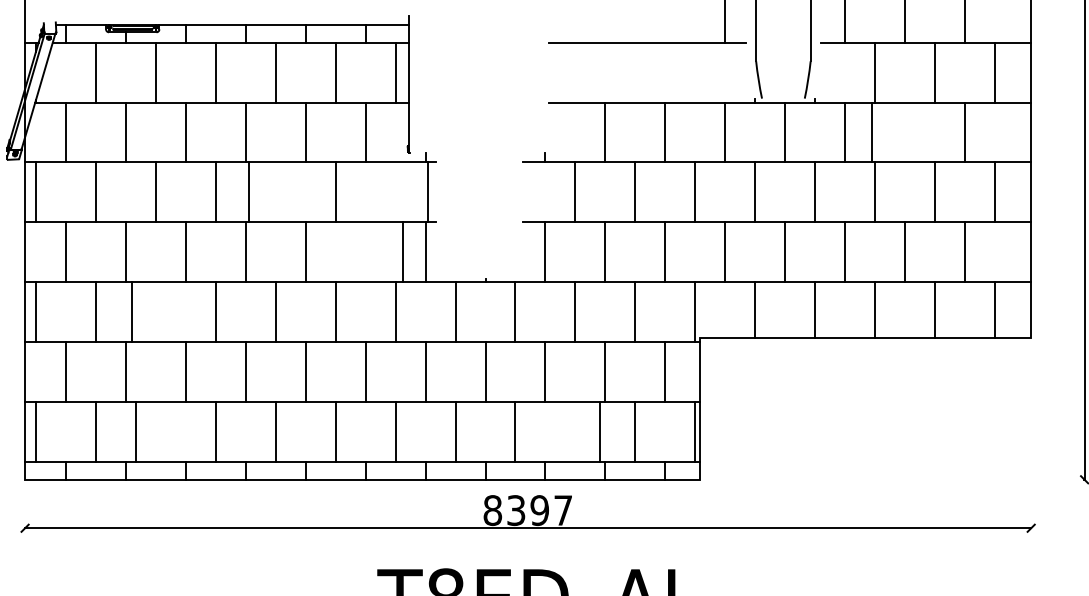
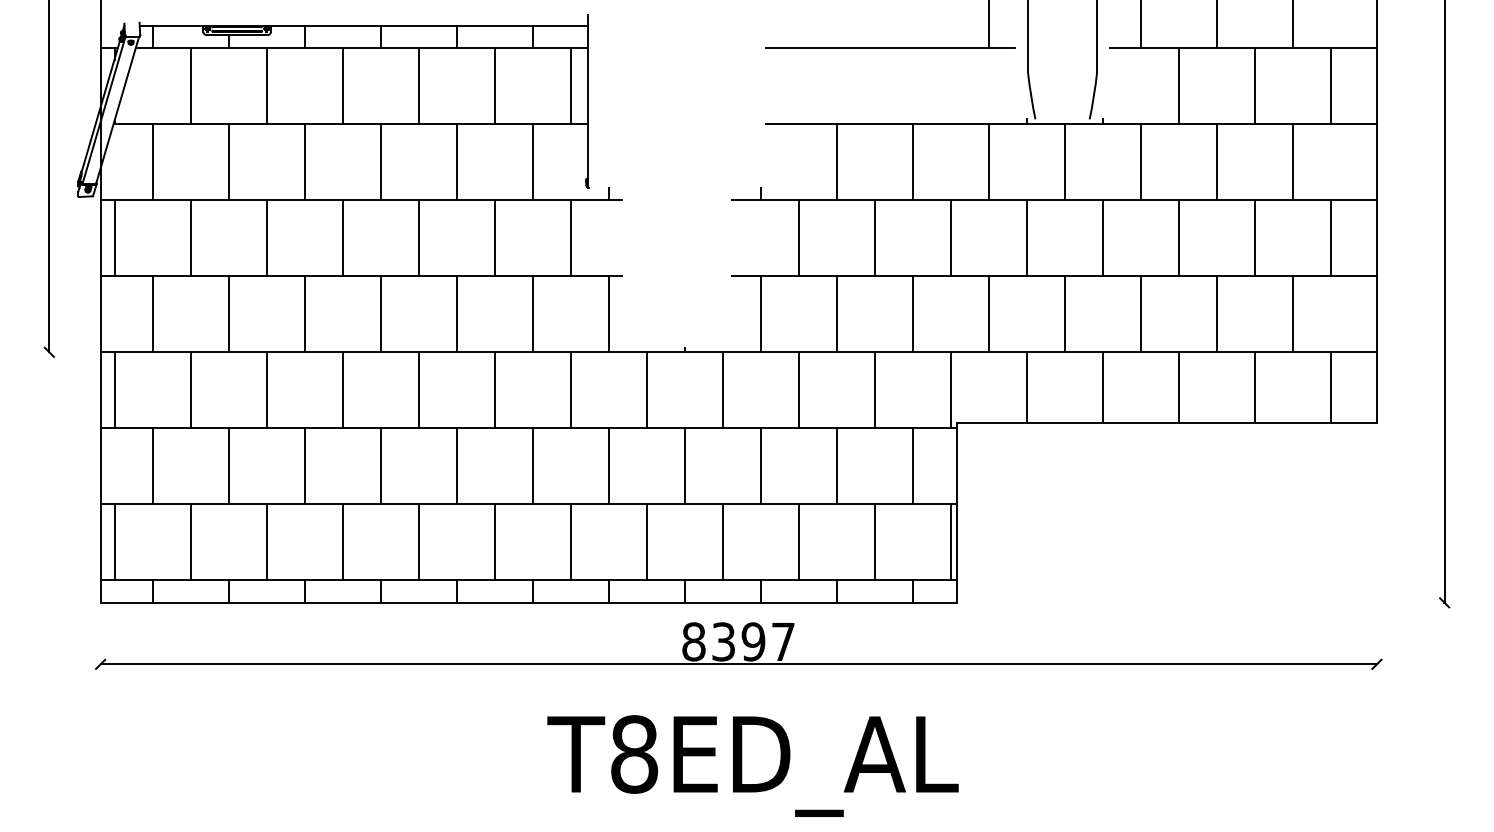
line: (871, 132) -> (1216, 162), moved
line: (248, 192) -> (418, 238), moved
line: (427, 192) -> (570, 238), moved
line: (402, 252) -> (532, 314), moved
line: (131, 312) -> (266, 390), moved
line: (135, 432) -> (266, 542), moved
line: (599, 432) -> (798, 542), moved

